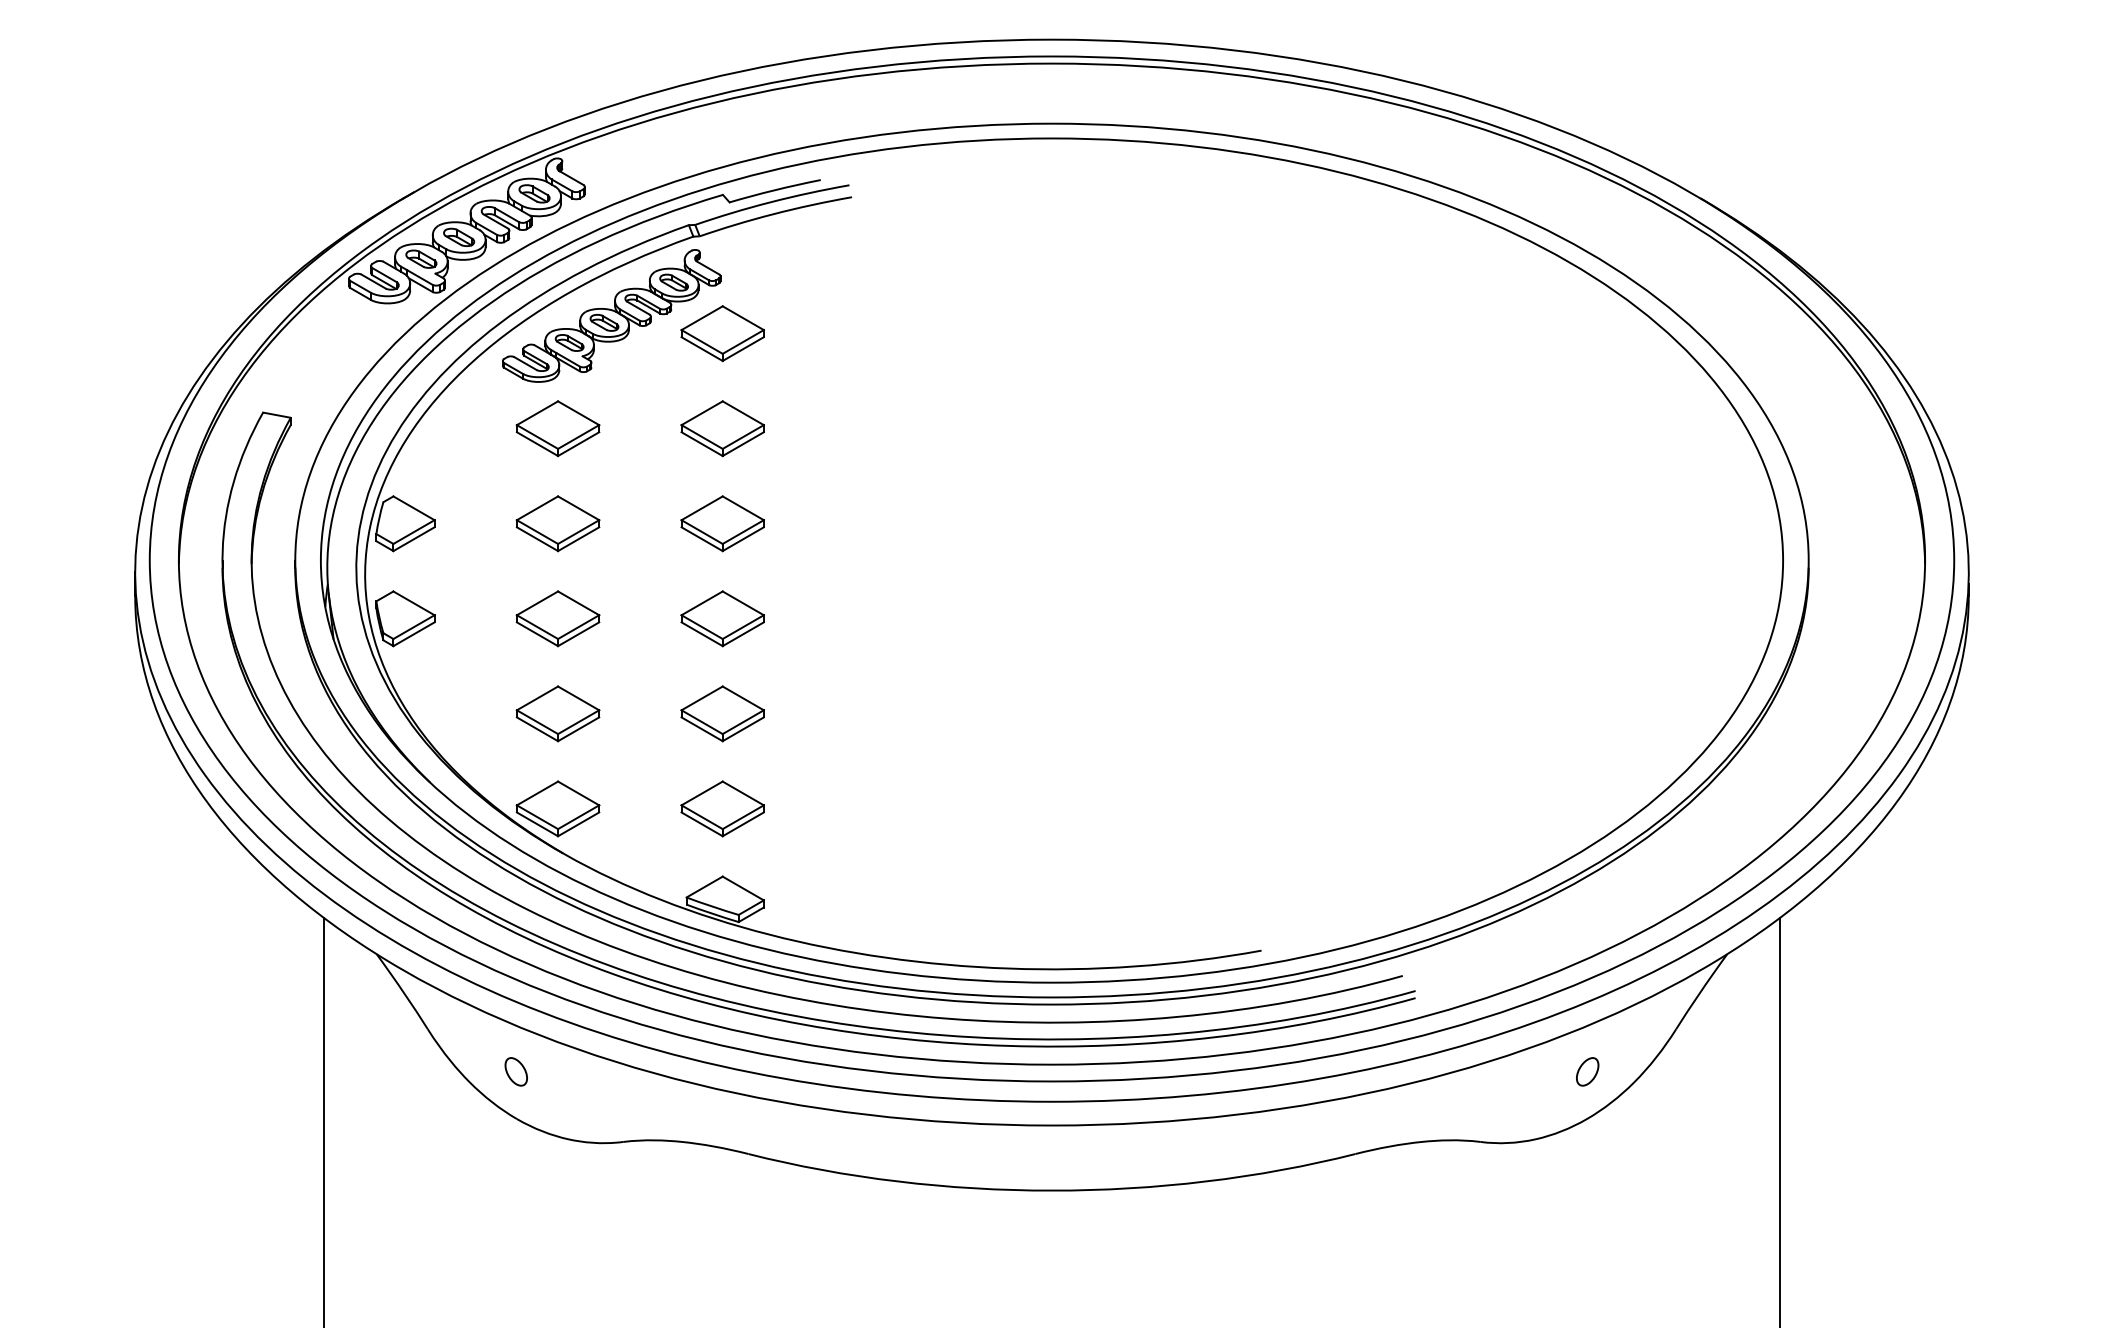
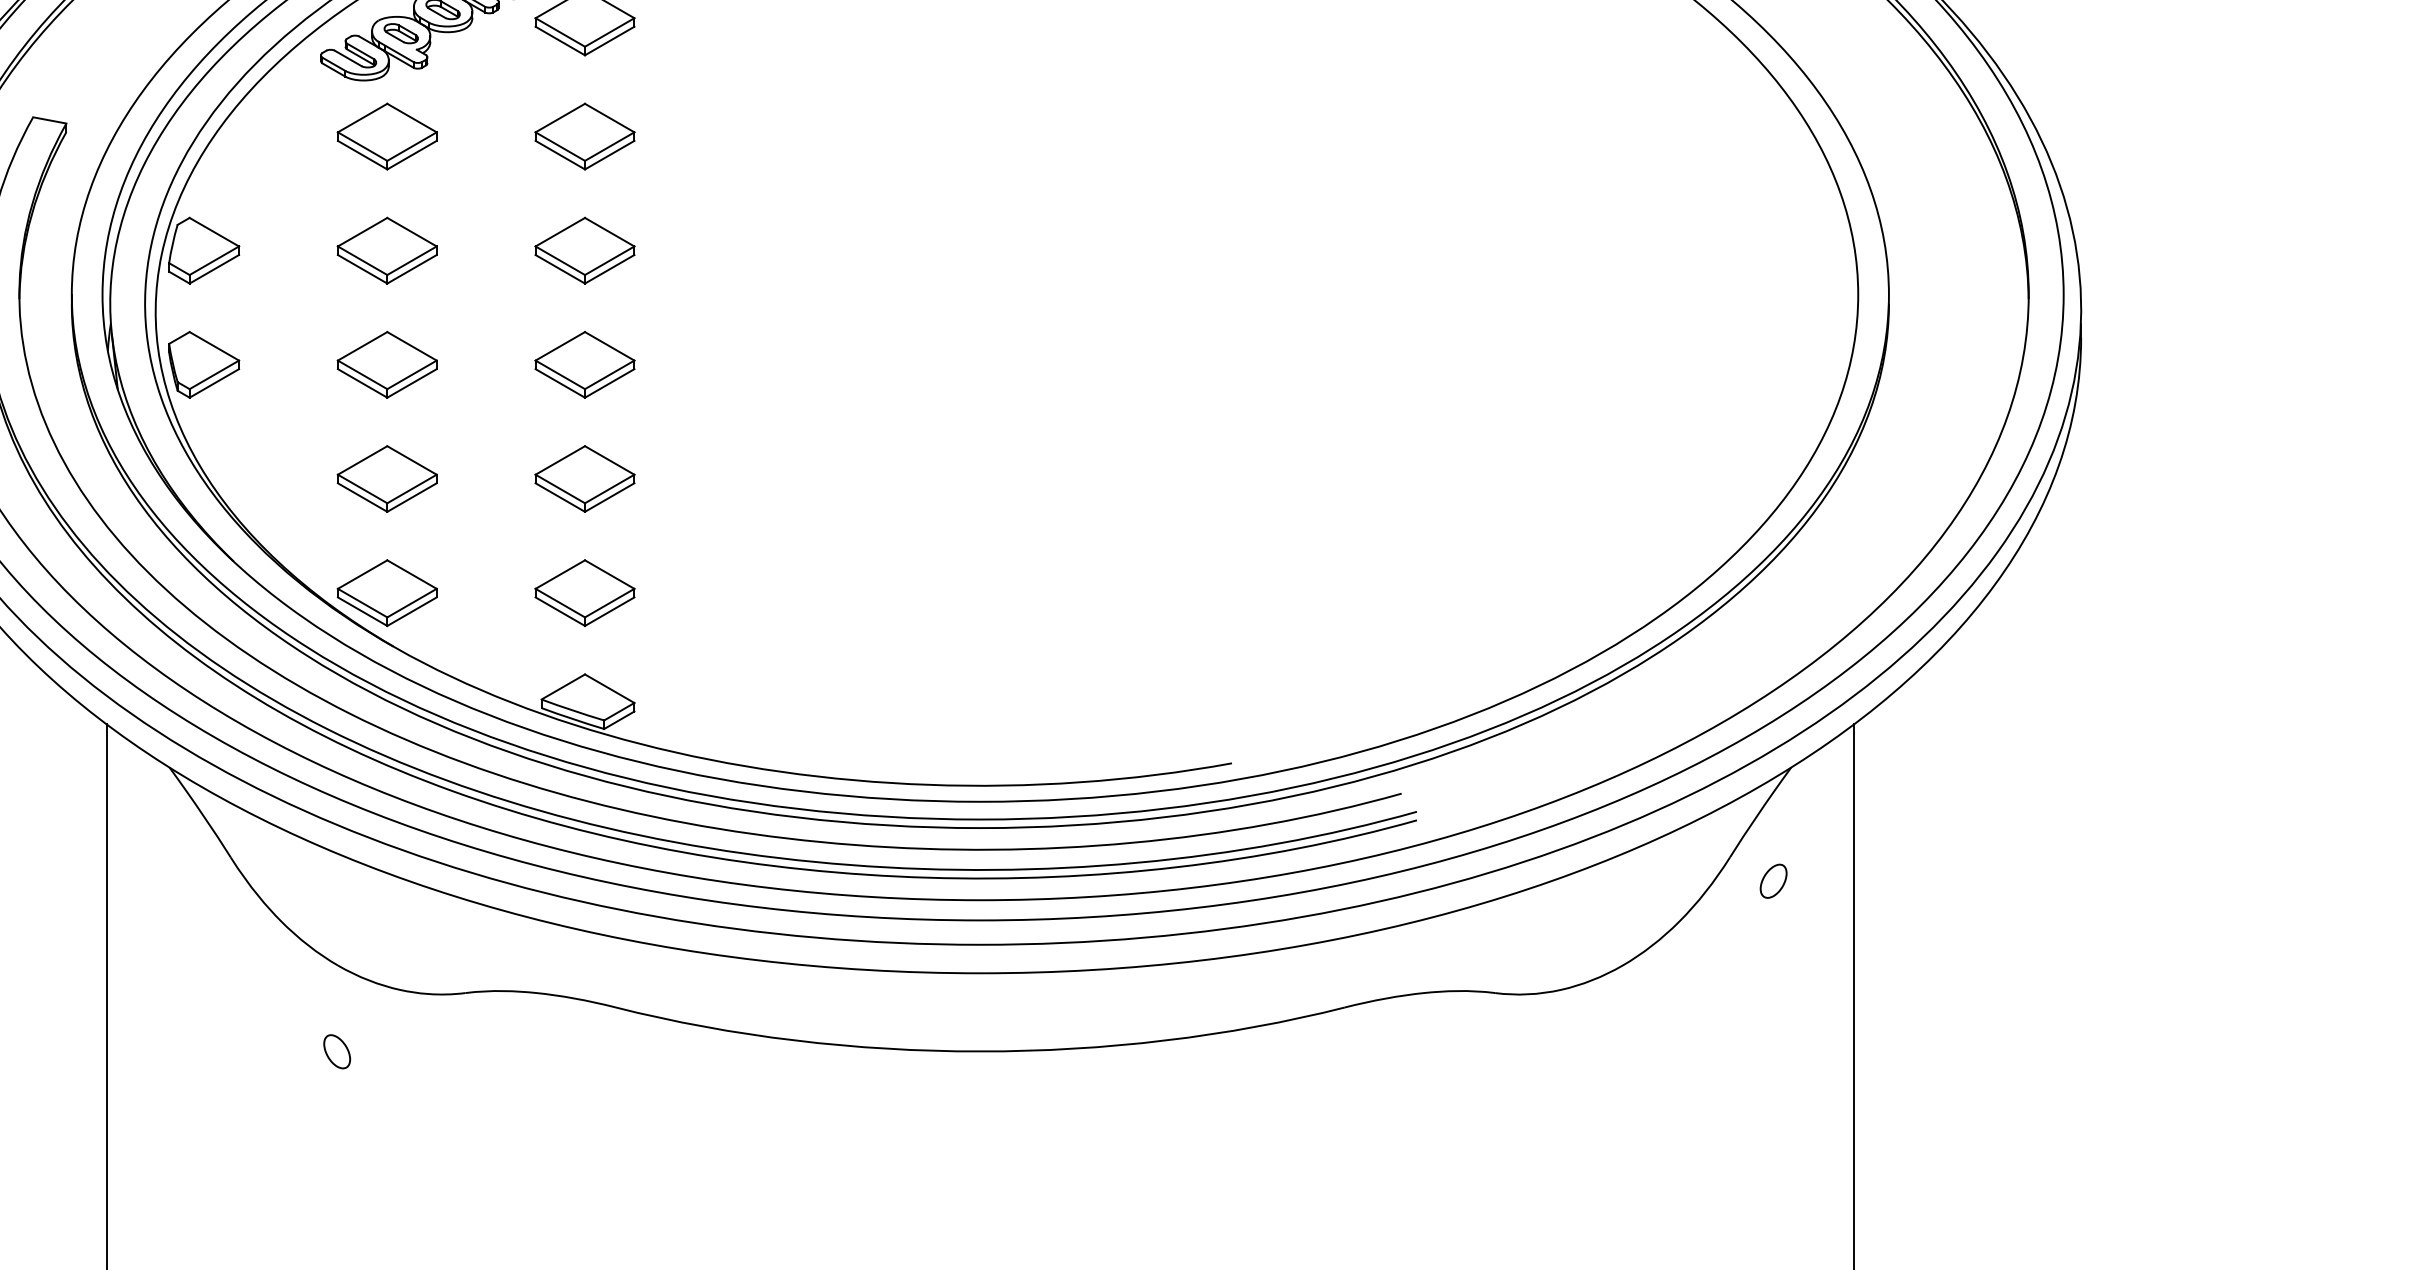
part: (515, 1071) -> (336, 1051), moved
part: (1587, 1071) -> (1773, 880), moved

